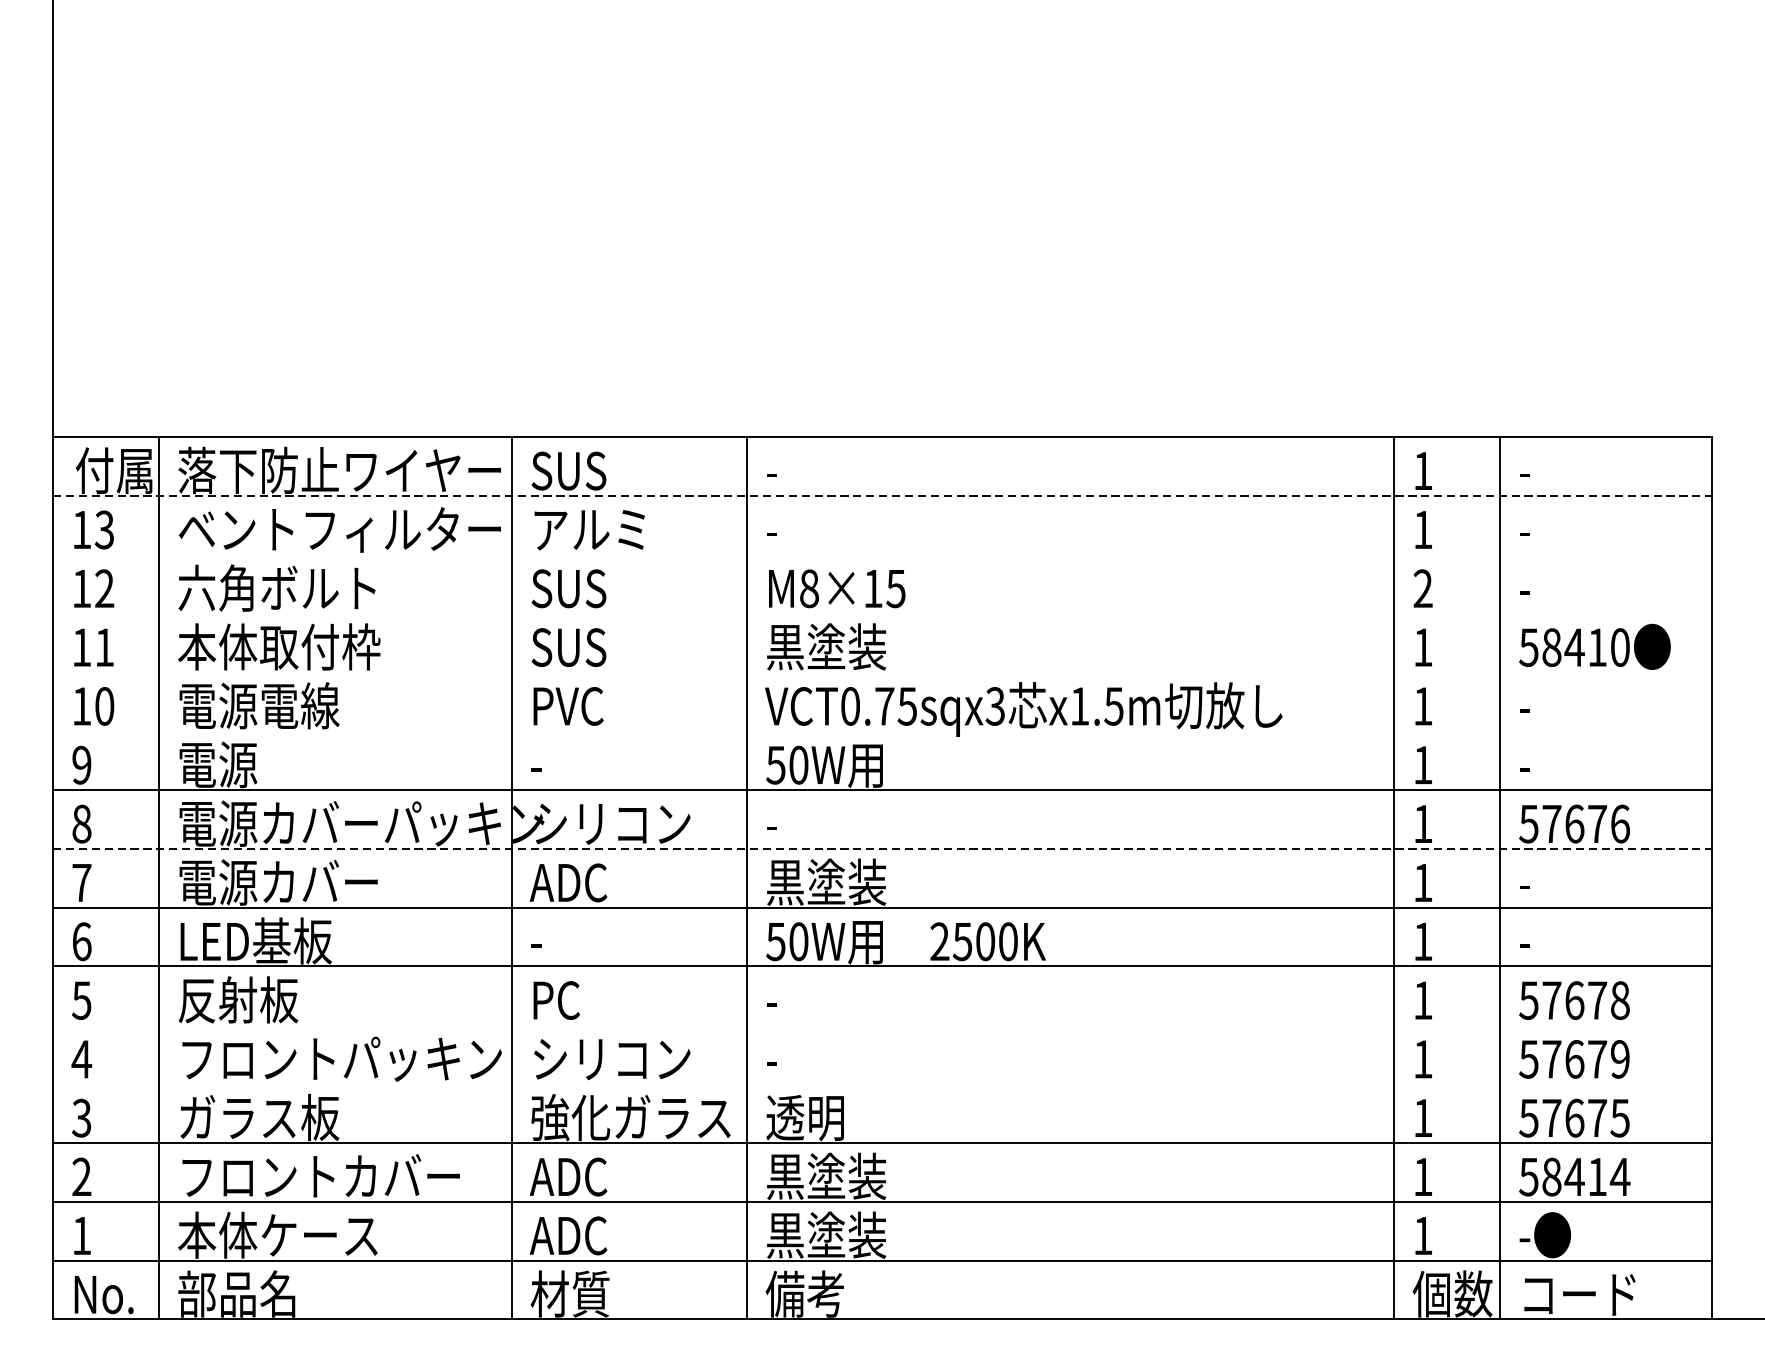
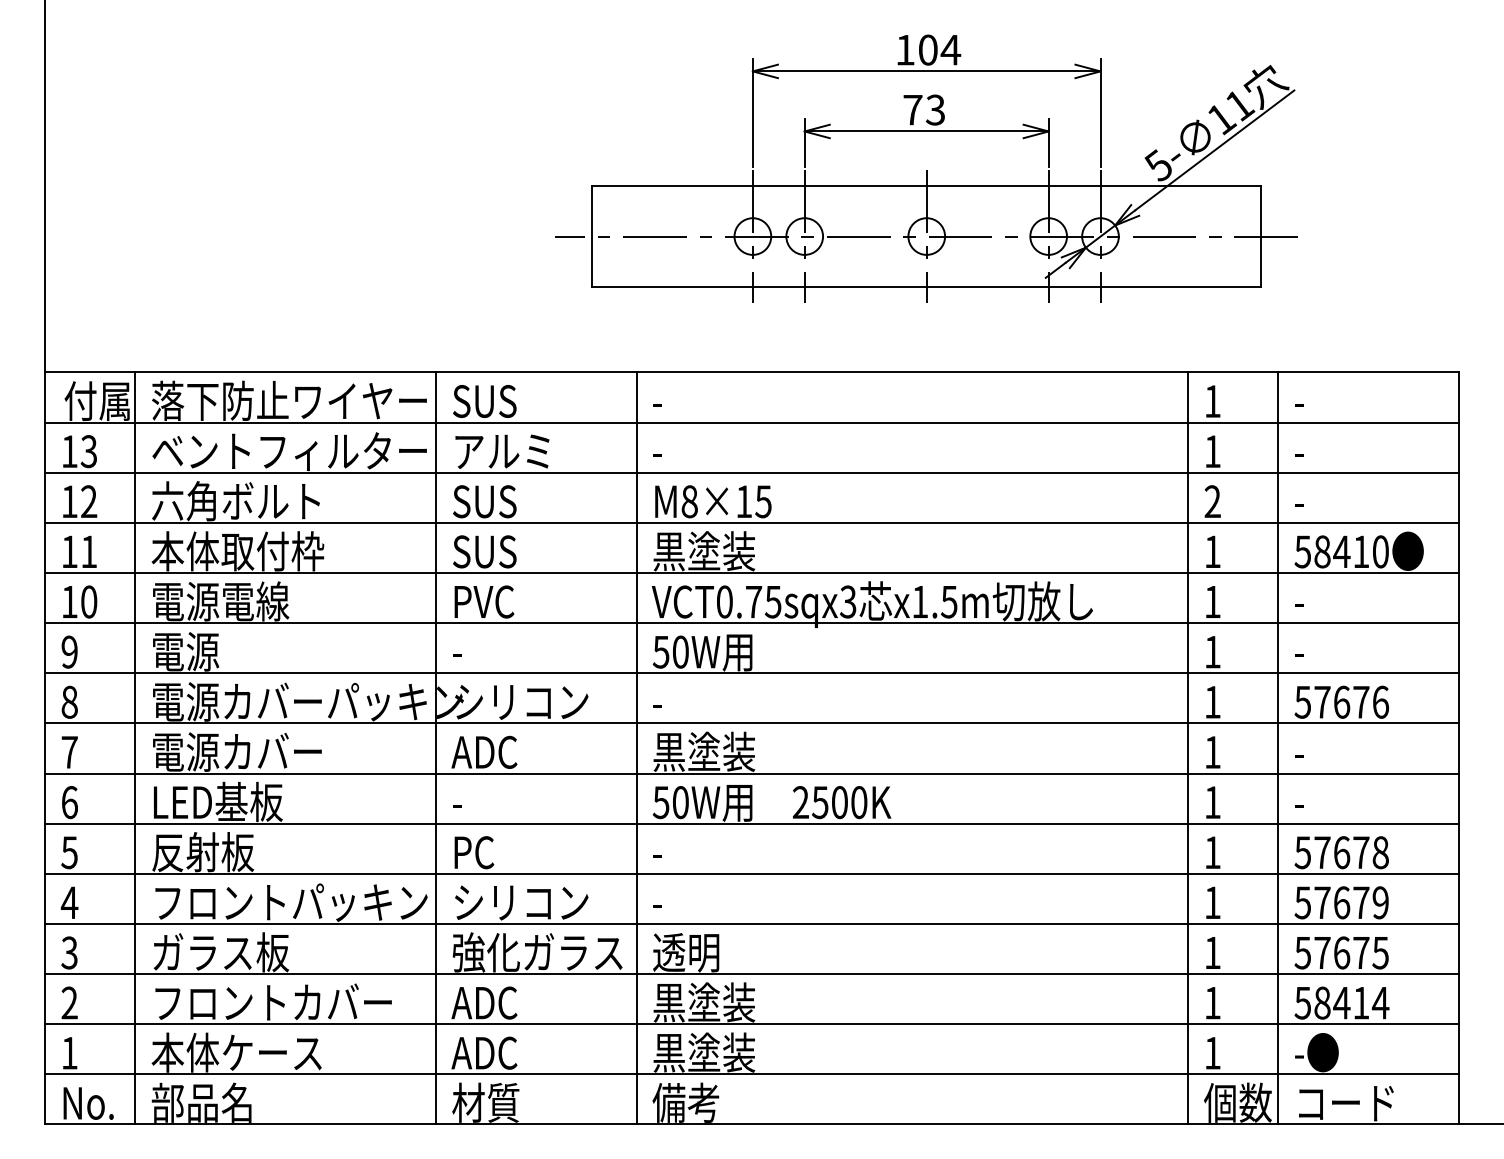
part: (1087, 197) -> (926, 168), added
line: (881, 495) -> (751, 422), dashed -> solid
line: (881, 554) -> (751, 472), added
line: (881, 613) -> (751, 522), added
line: (881, 671) -> (751, 572), added
line: (881, 731) -> (751, 623), added
line: (881, 848) -> (751, 723), dashed -> solid
line: (881, 1024) -> (751, 873), added
line: (881, 1083) -> (751, 923), added

